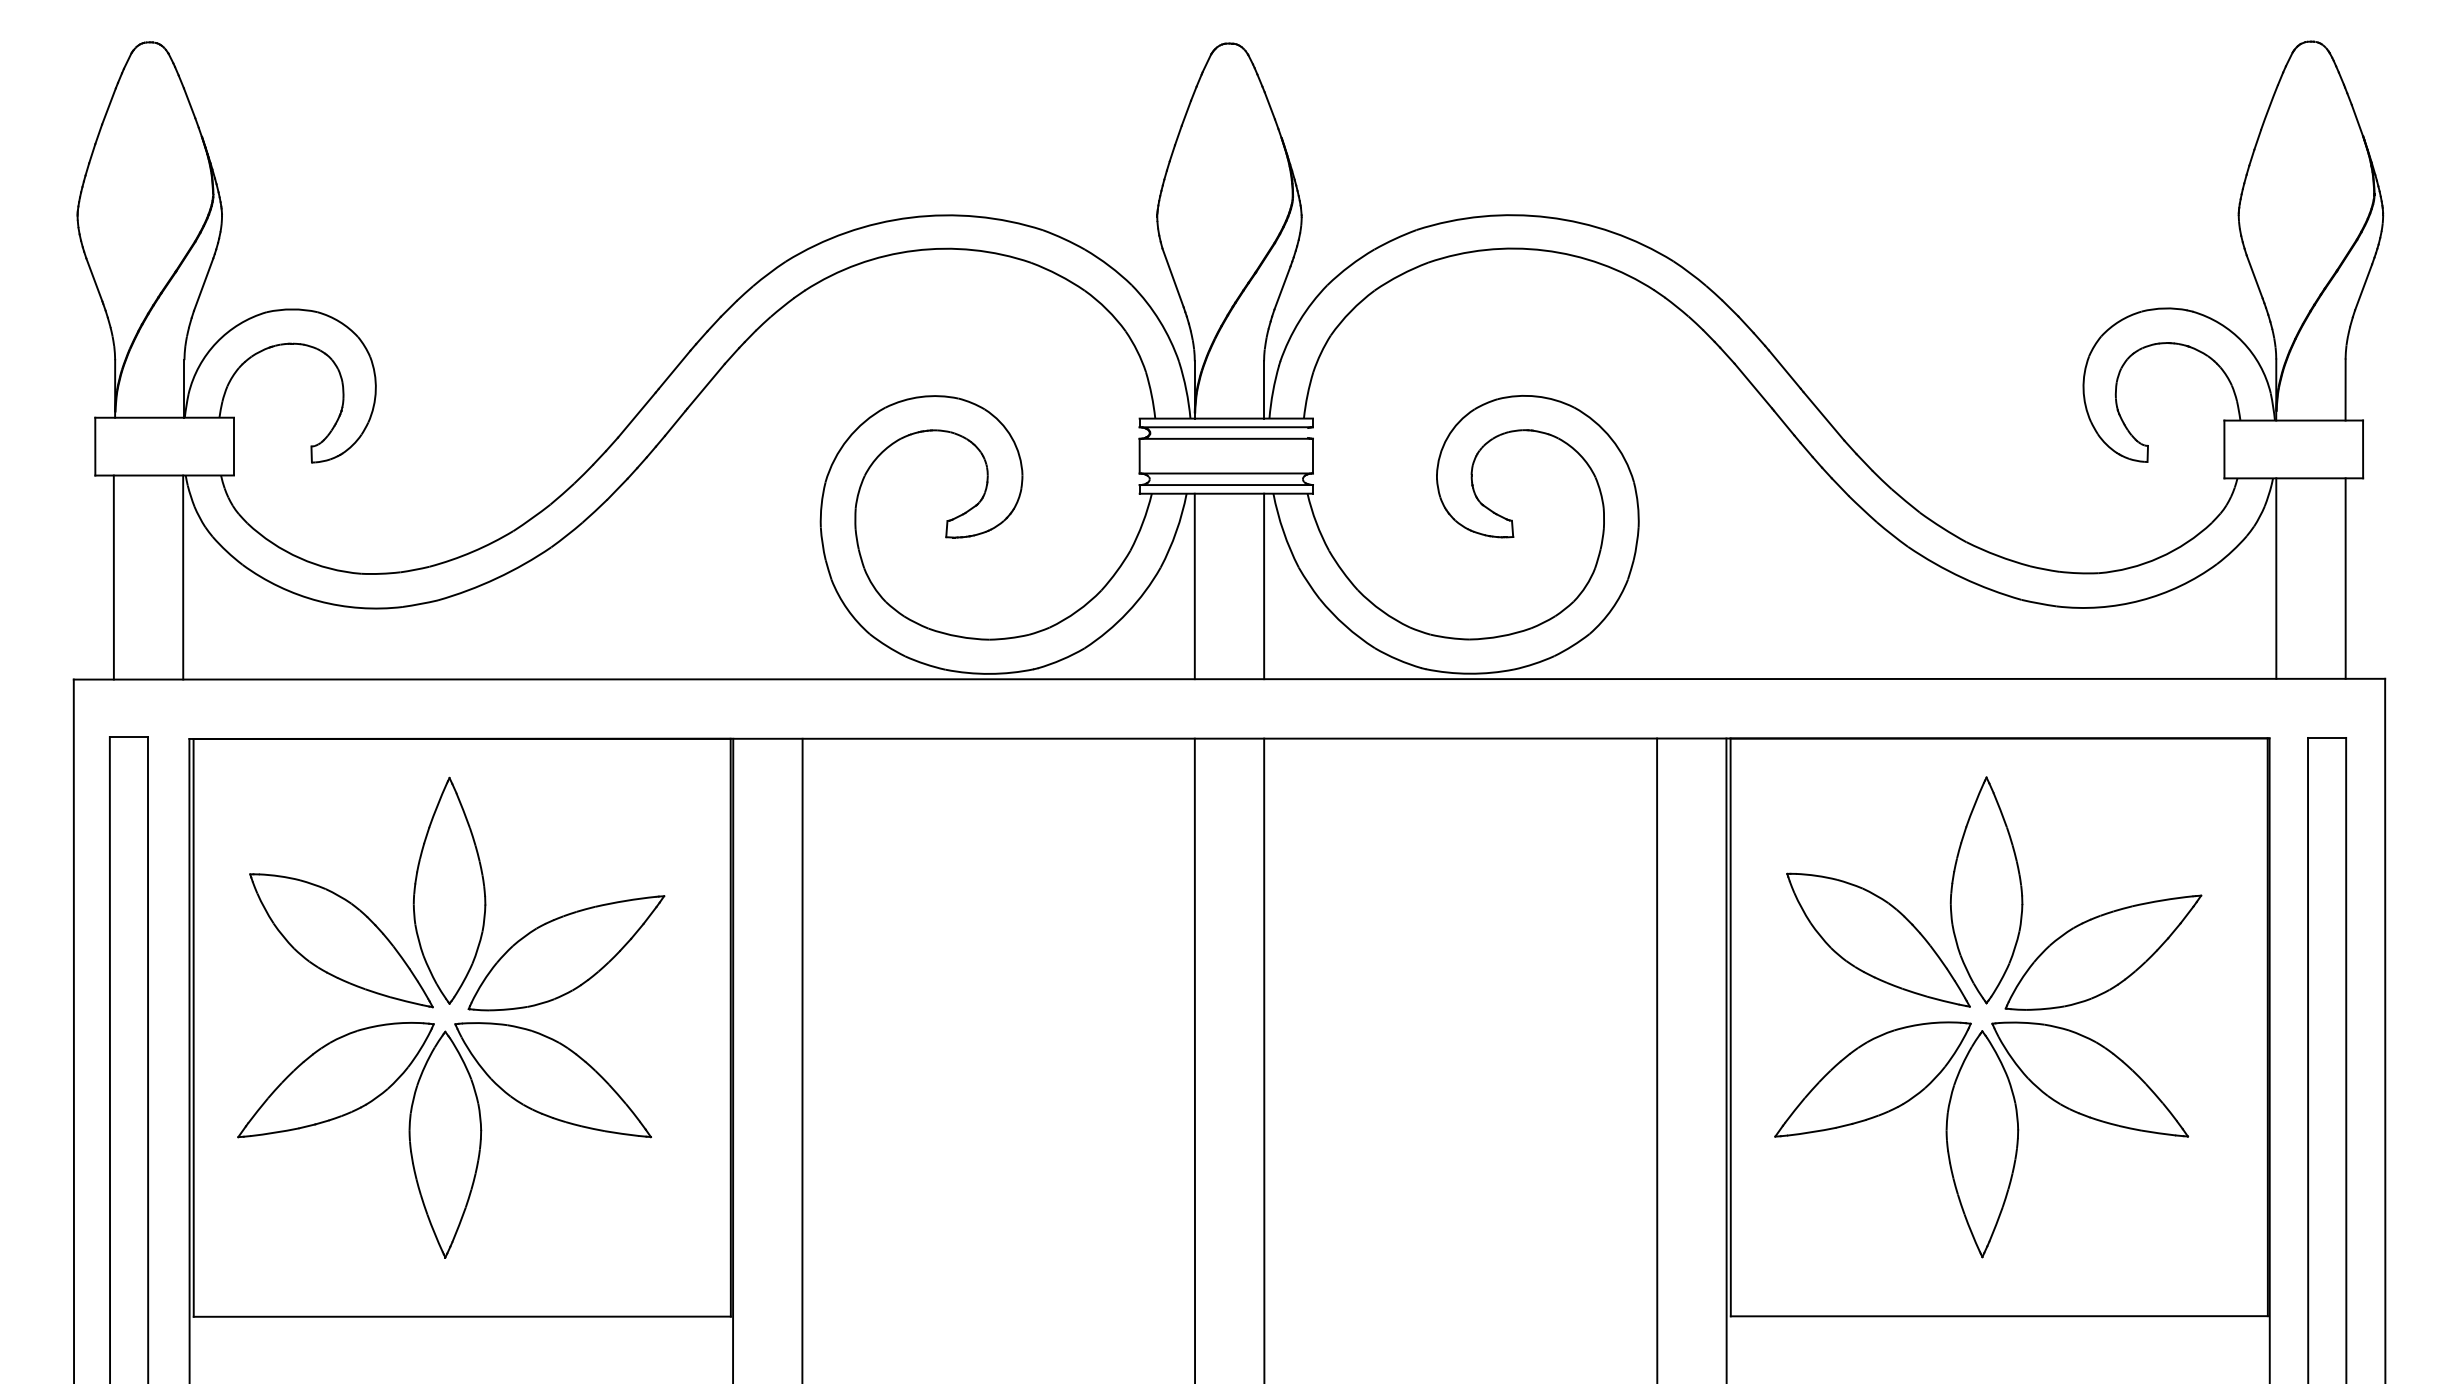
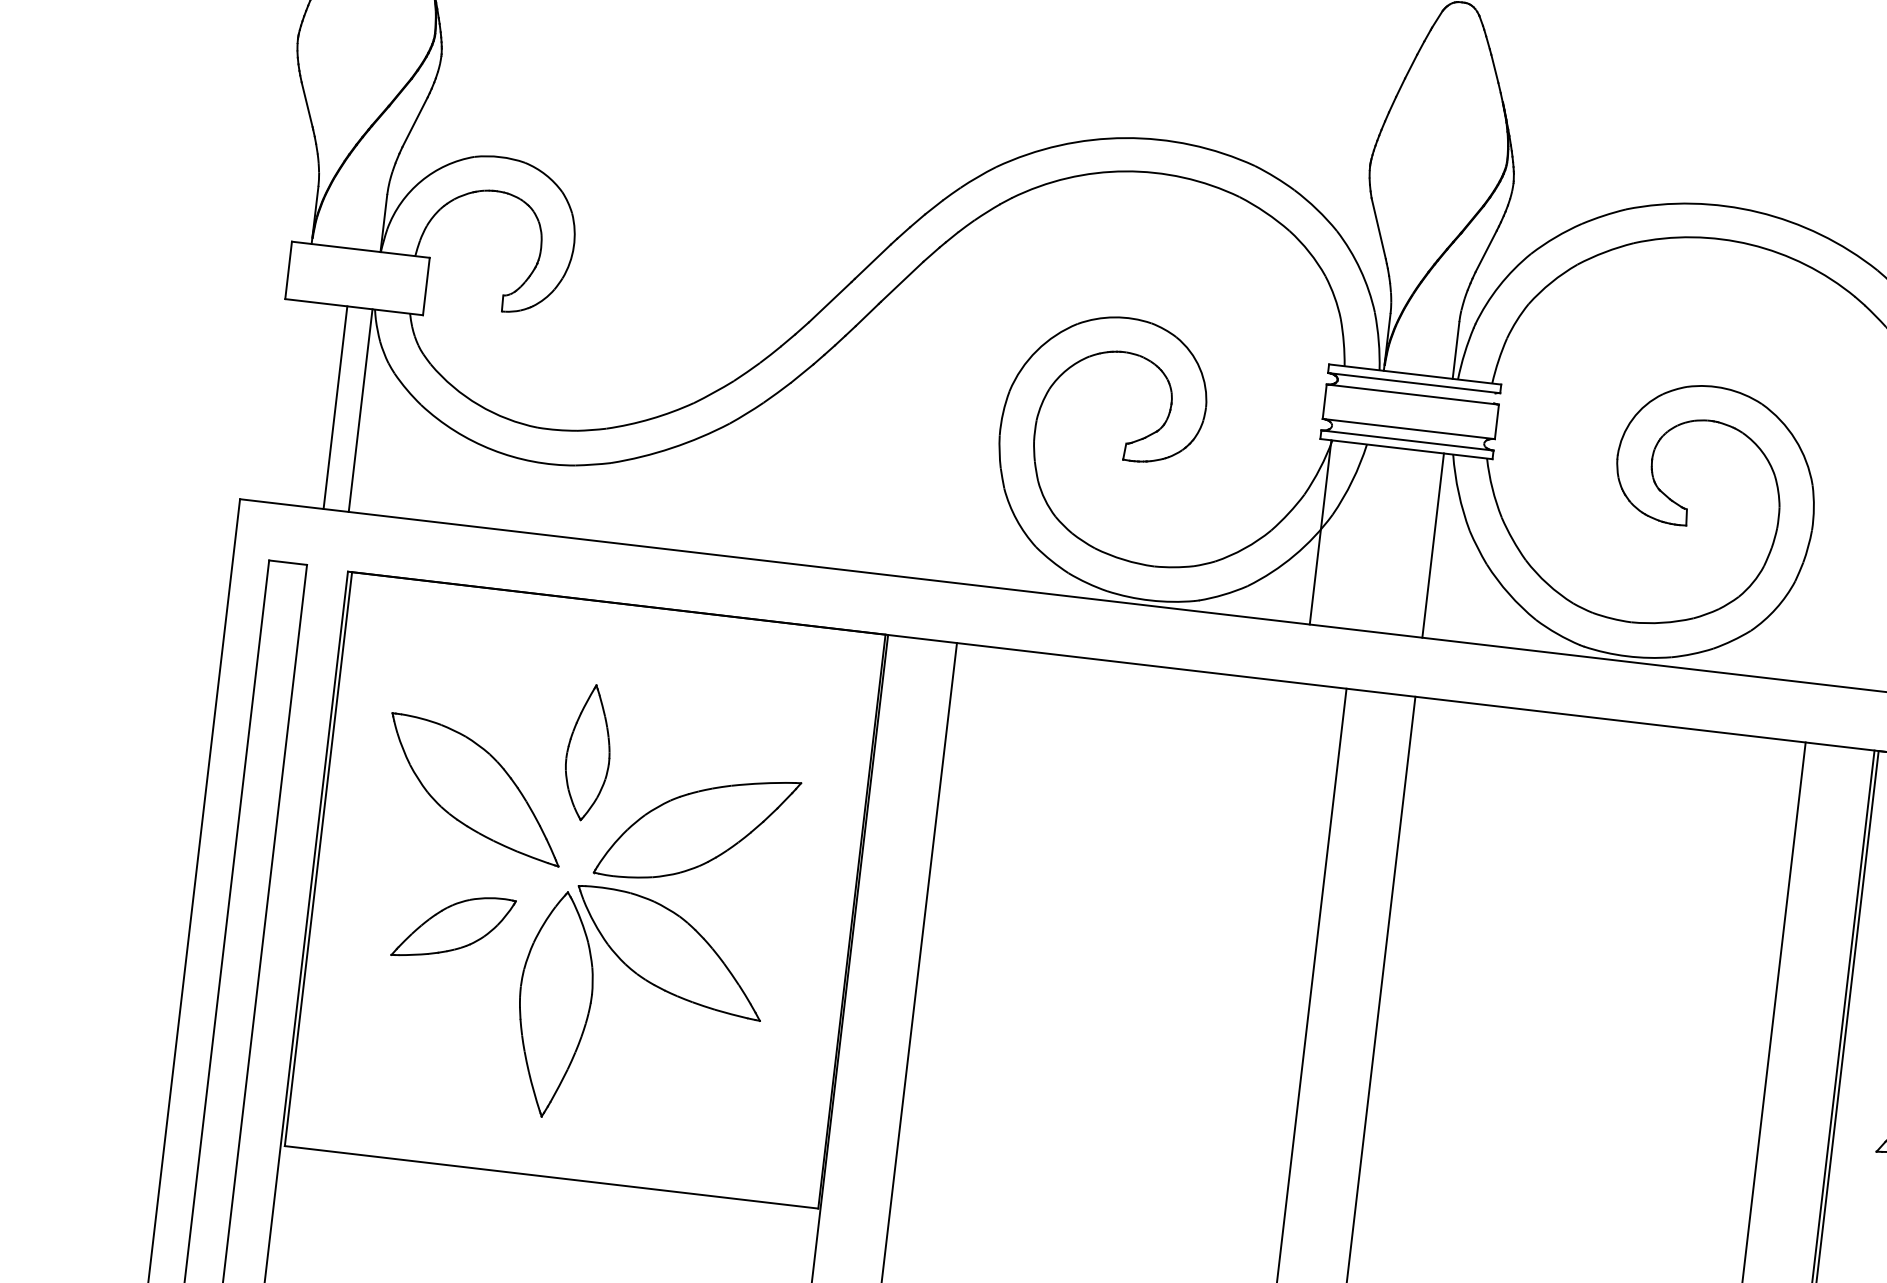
line: (113, 577) -> (335, 407), moved
line: (1194, 586) -> (1320, 532), moved
part: (449, 890) -> (588, 752), size x0.6
part: (335, 1080) -> (453, 927), size x0.6

